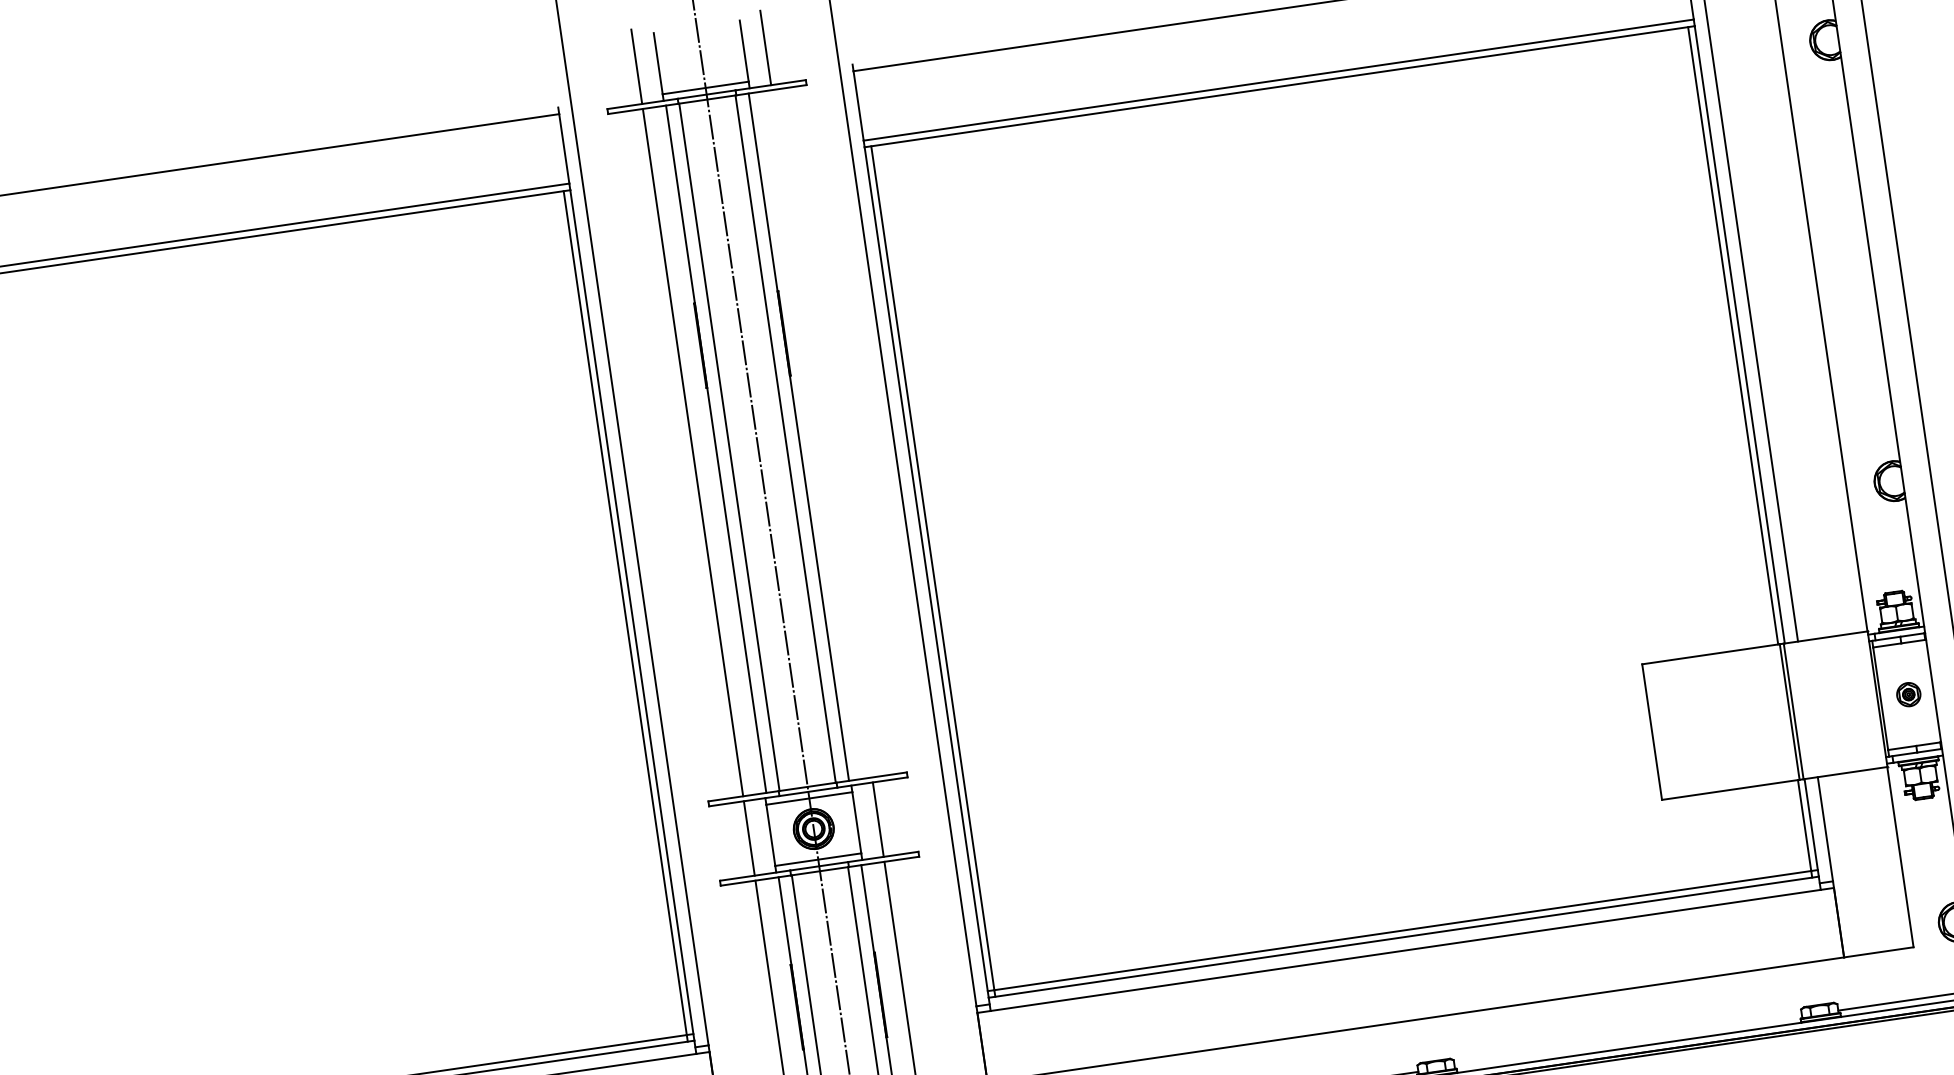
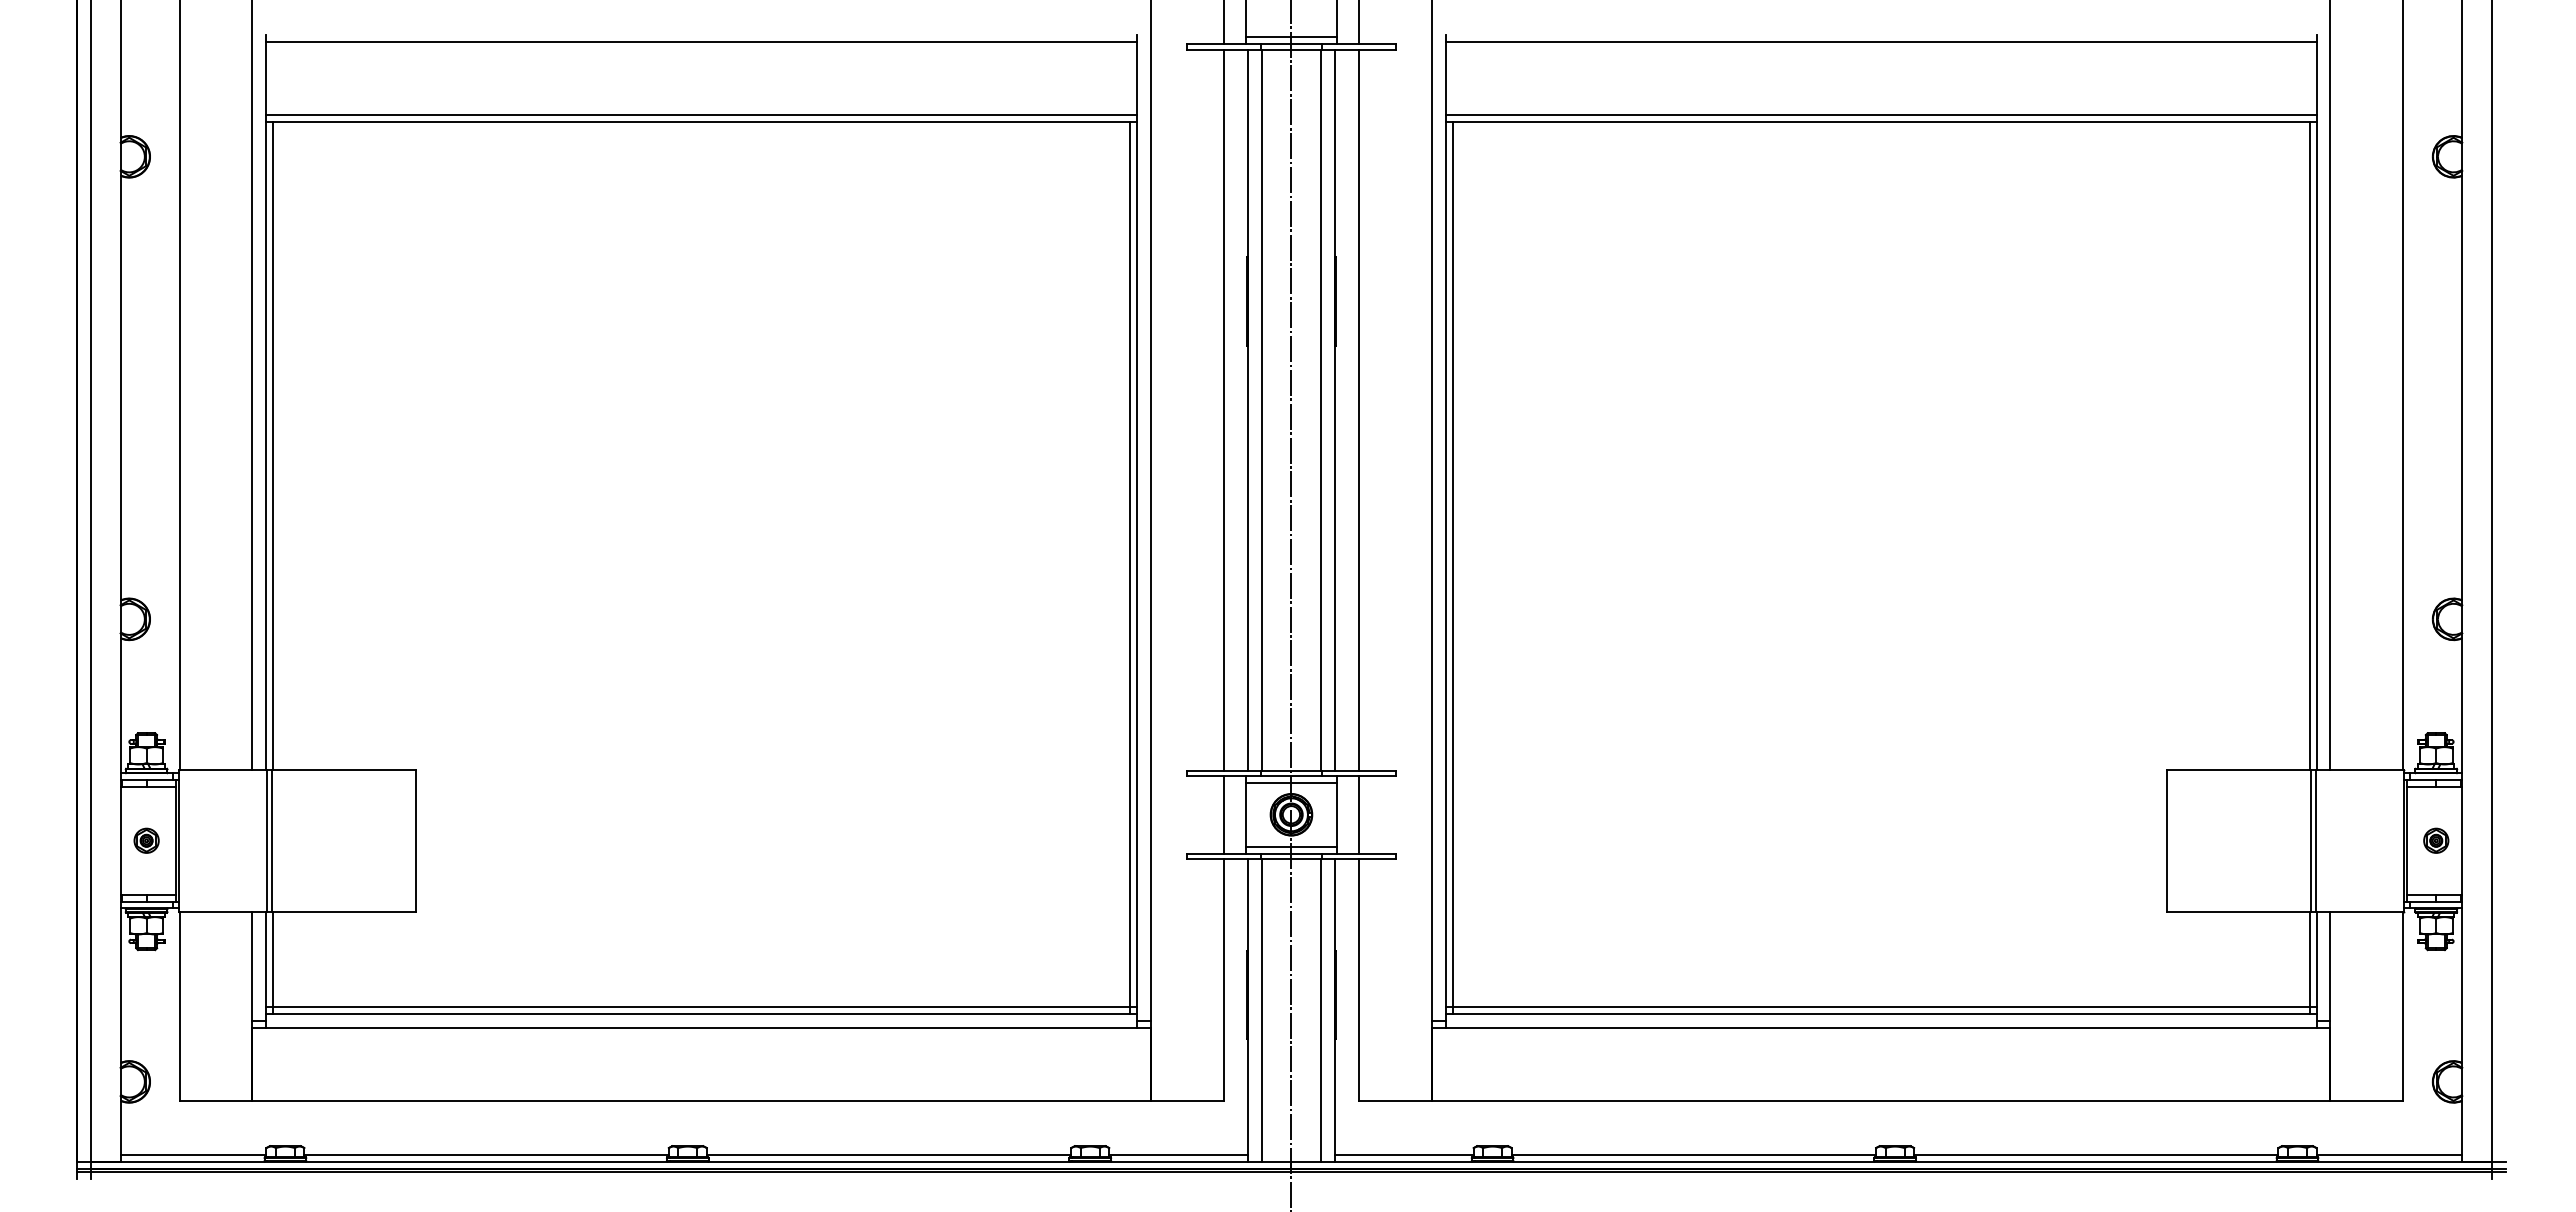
line: (822, 433) -> (1359, 409), added
line: (1628, 1040) -> (2096, 1154), added

